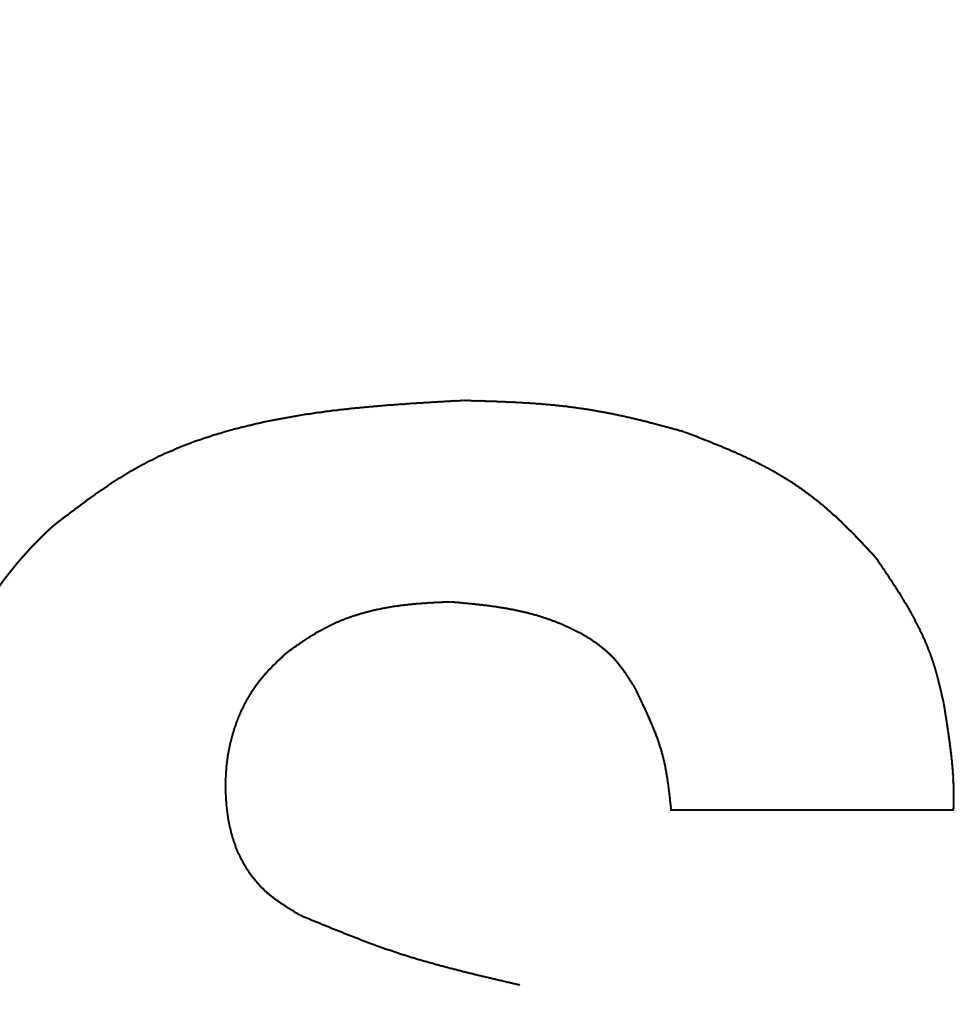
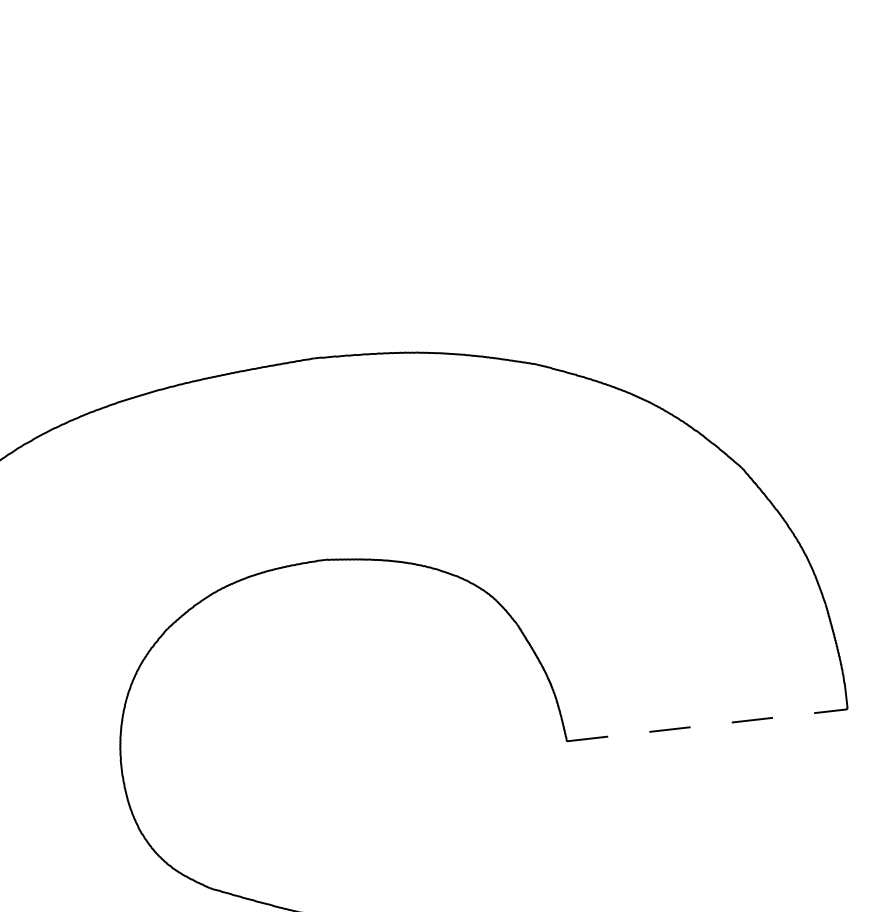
line: (812, 809) -> (707, 725), solid -> dashed

